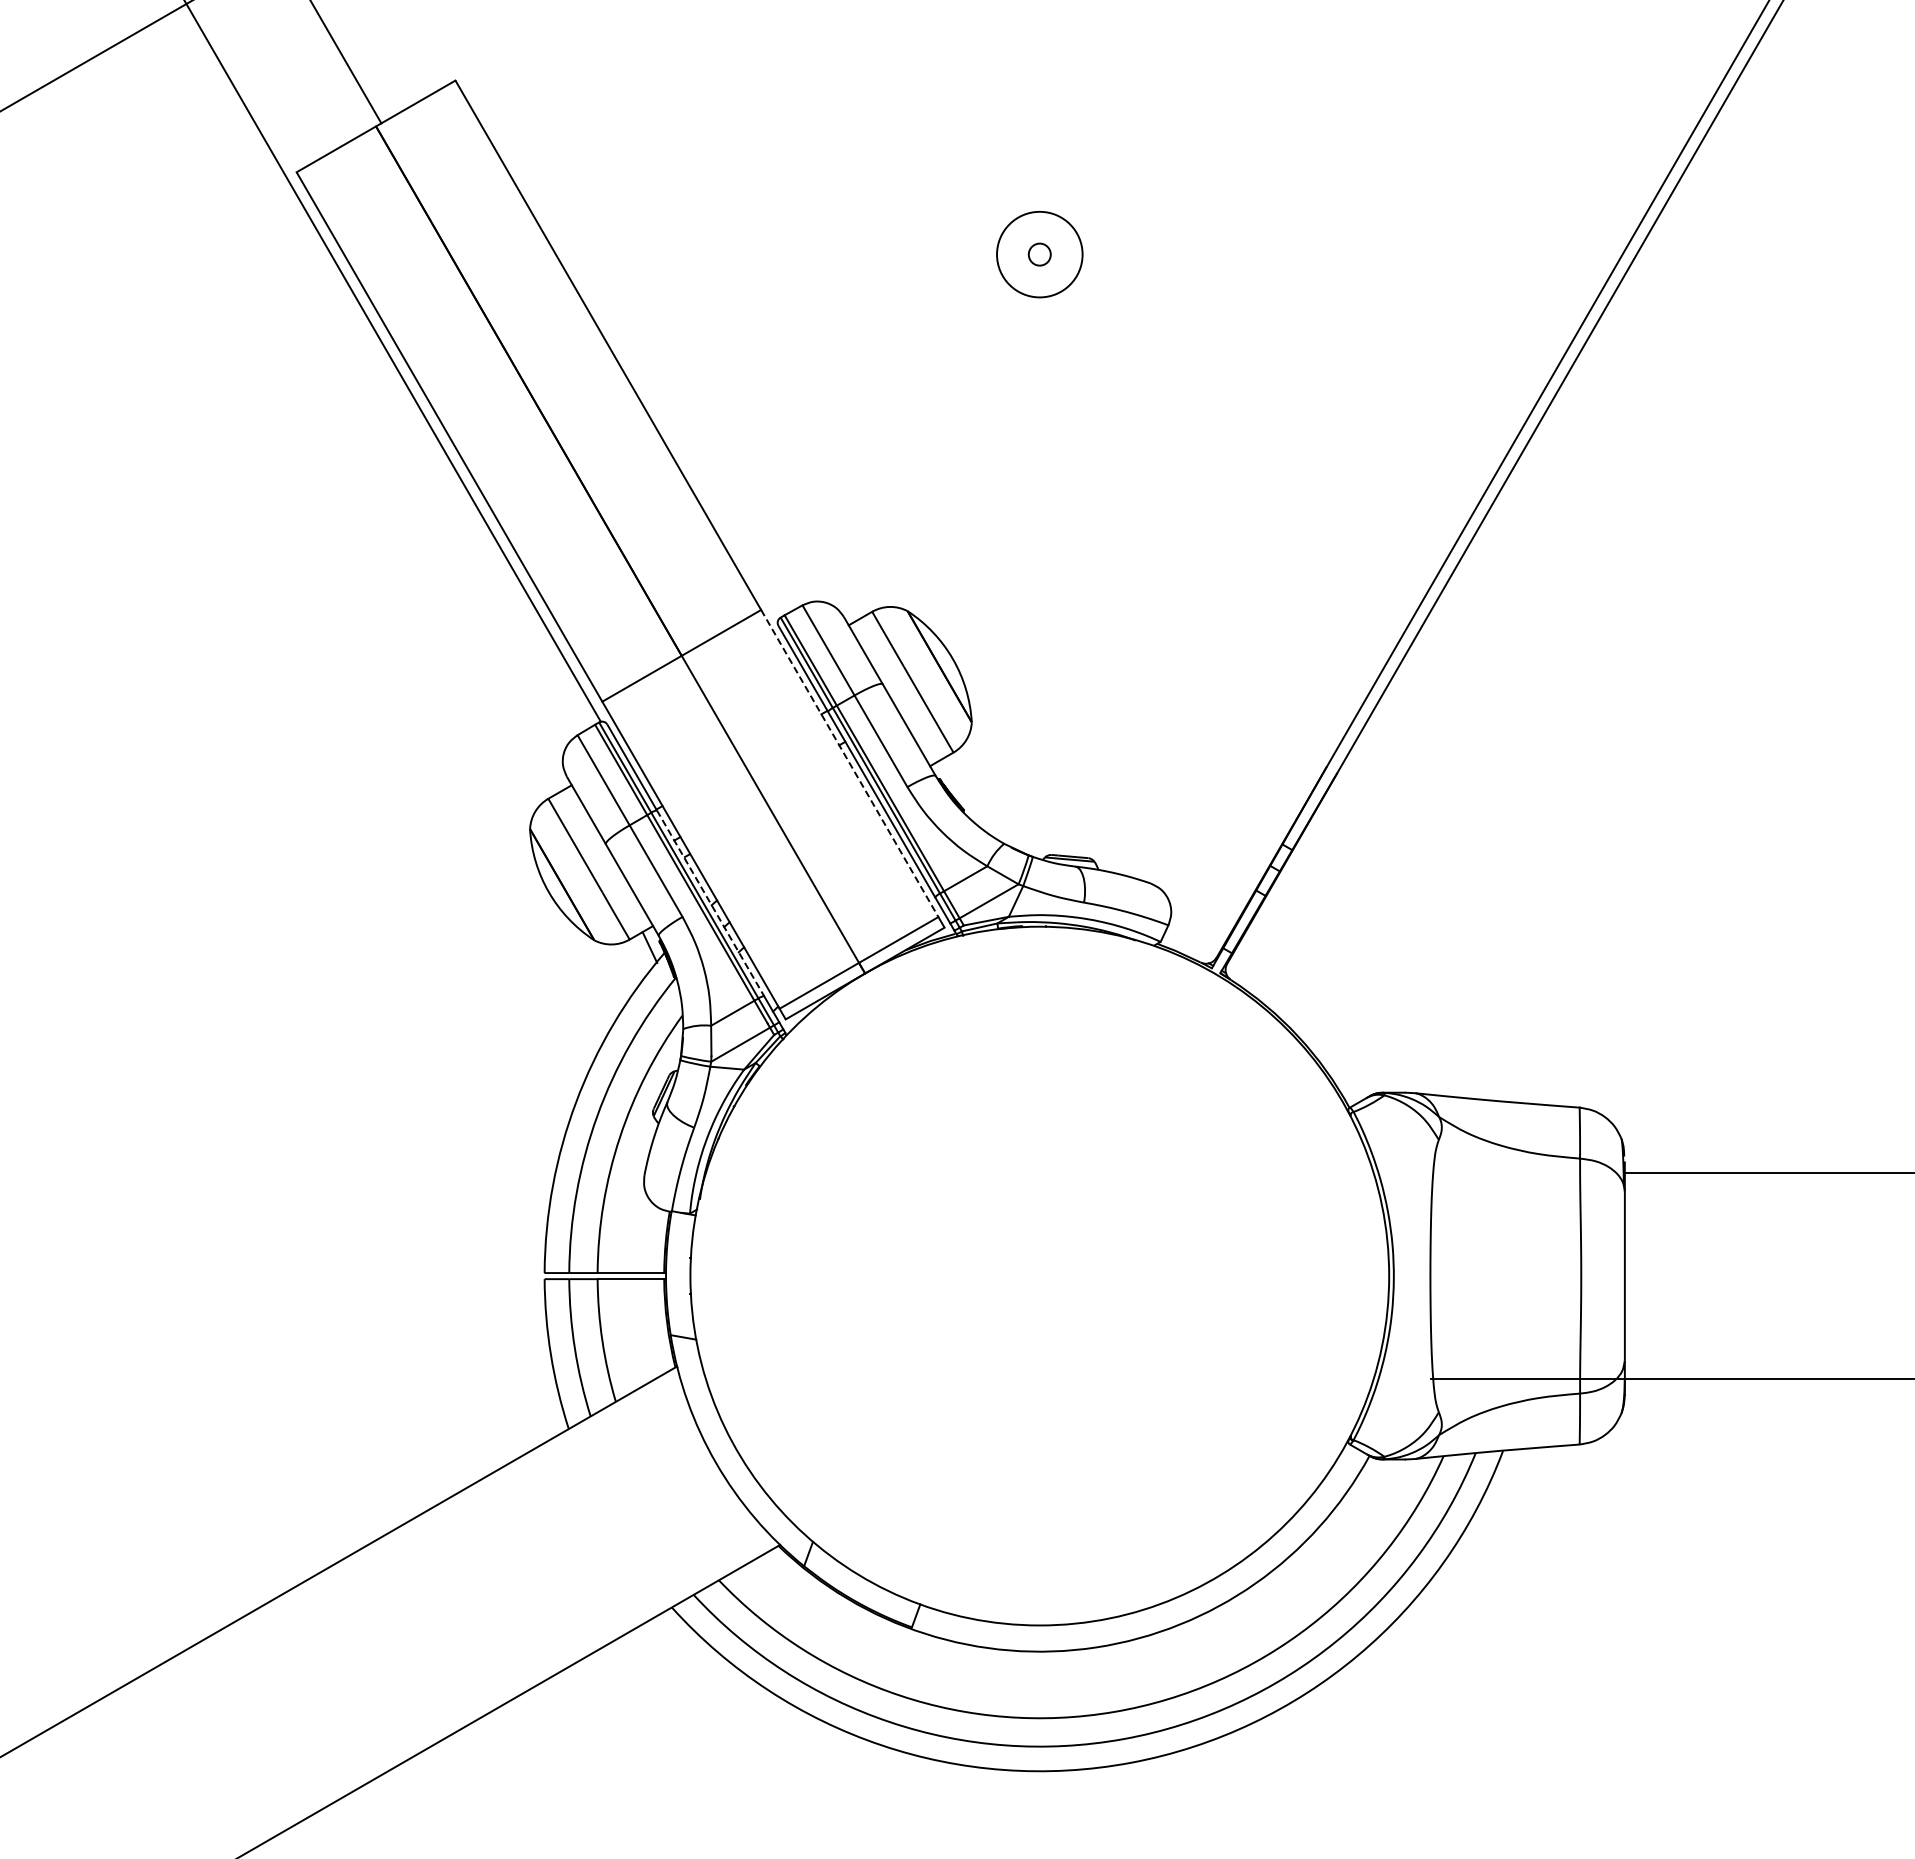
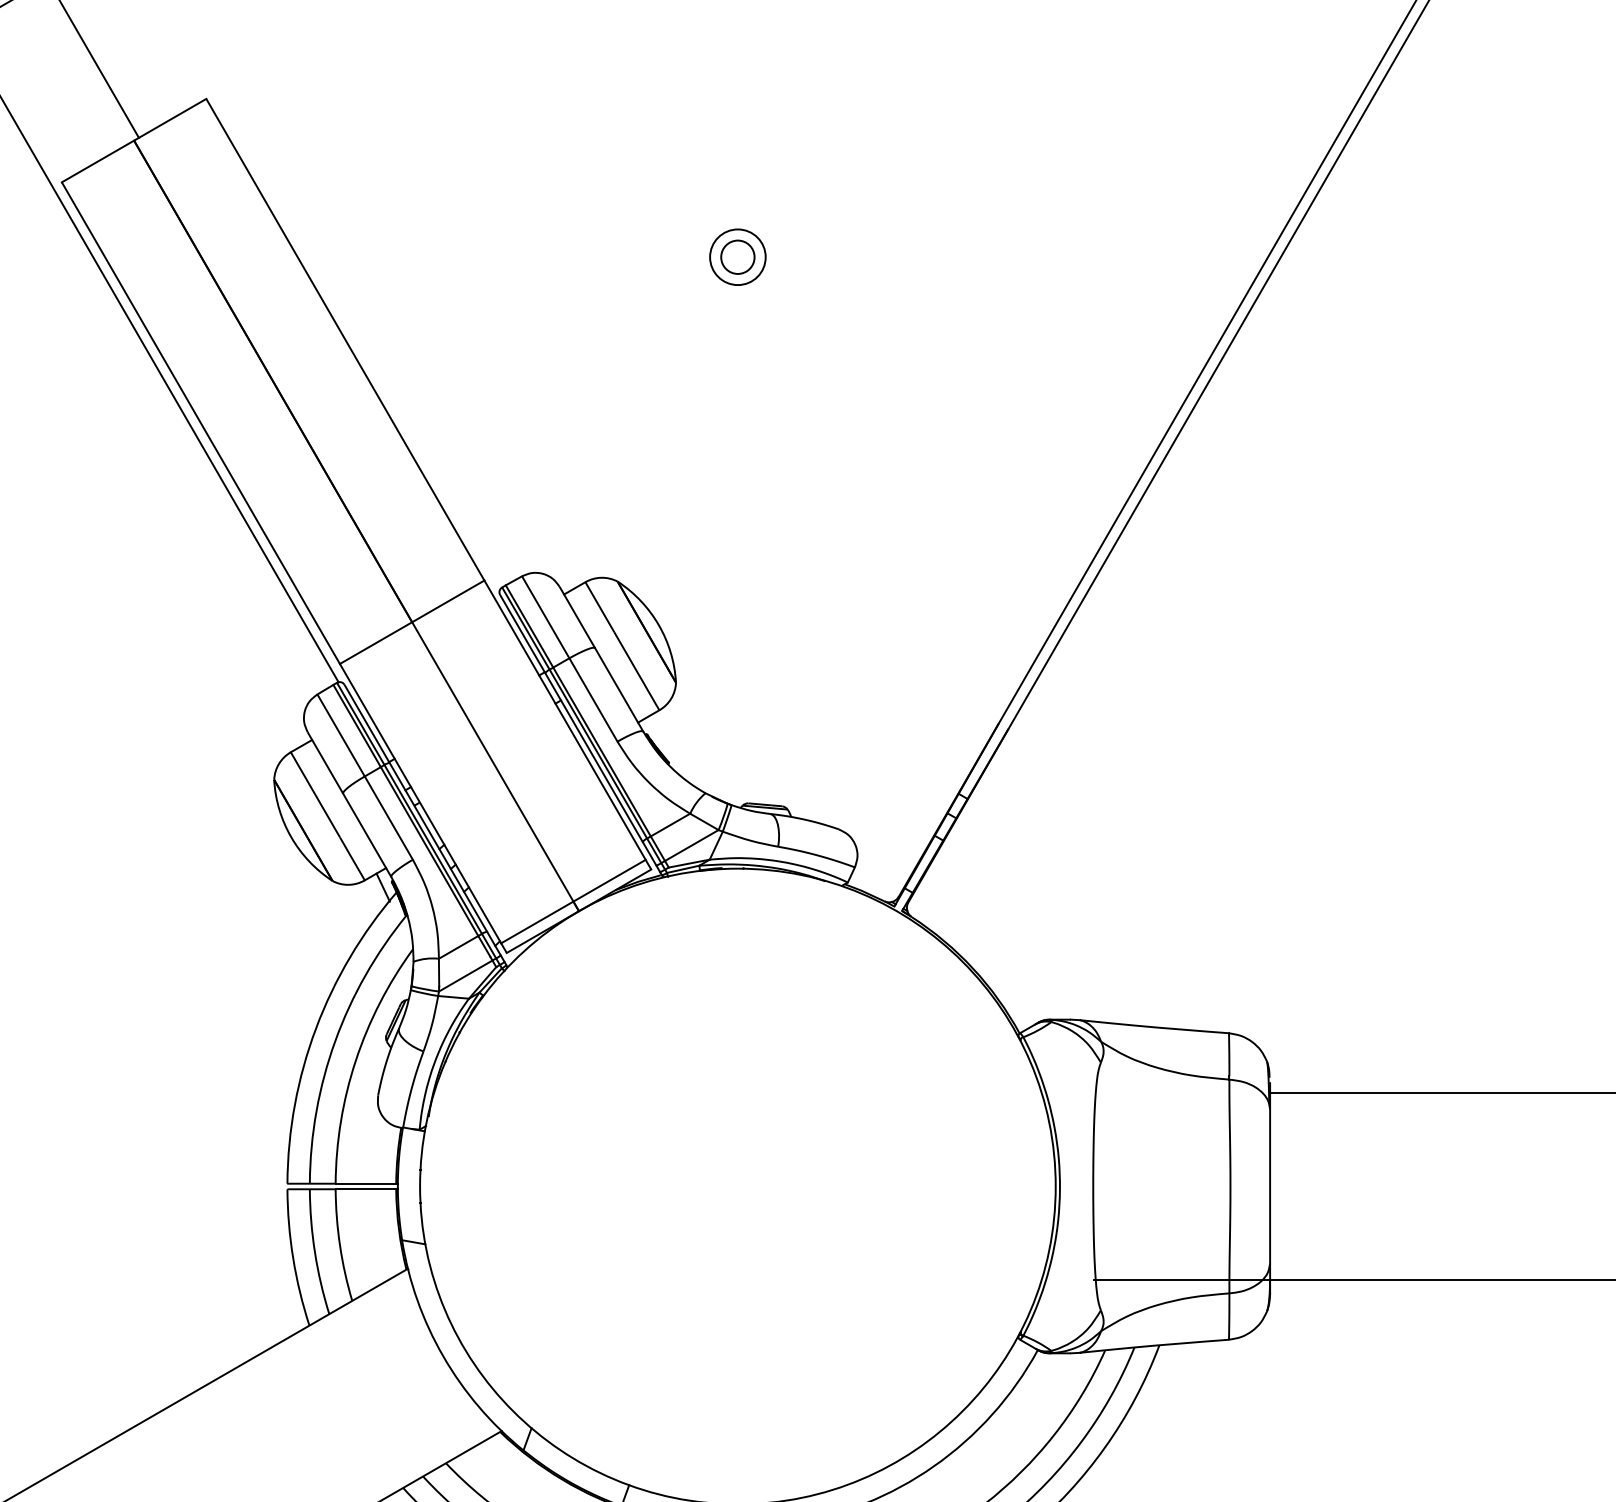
circle: (1039, 254) -> (737, 257), size x0.71
circle: (1039, 254) -> (737, 257), size x1.67
line: (850, 763) -> (565, 720), dashed -> solid
line: (710, 903) -> (438, 847), dashed -> solid

